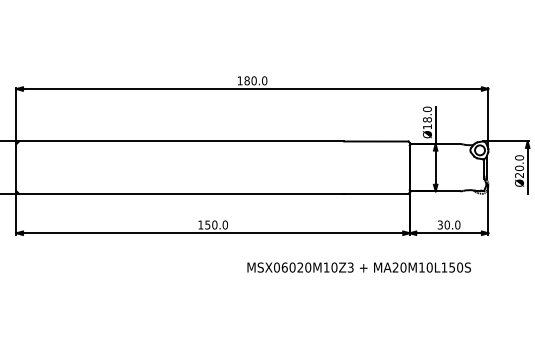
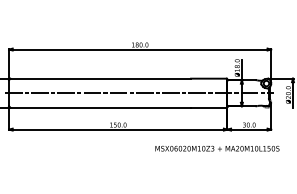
line: (251, 168) -> (139, 93), added
text: (359, 267) -> (217, 148), moved

